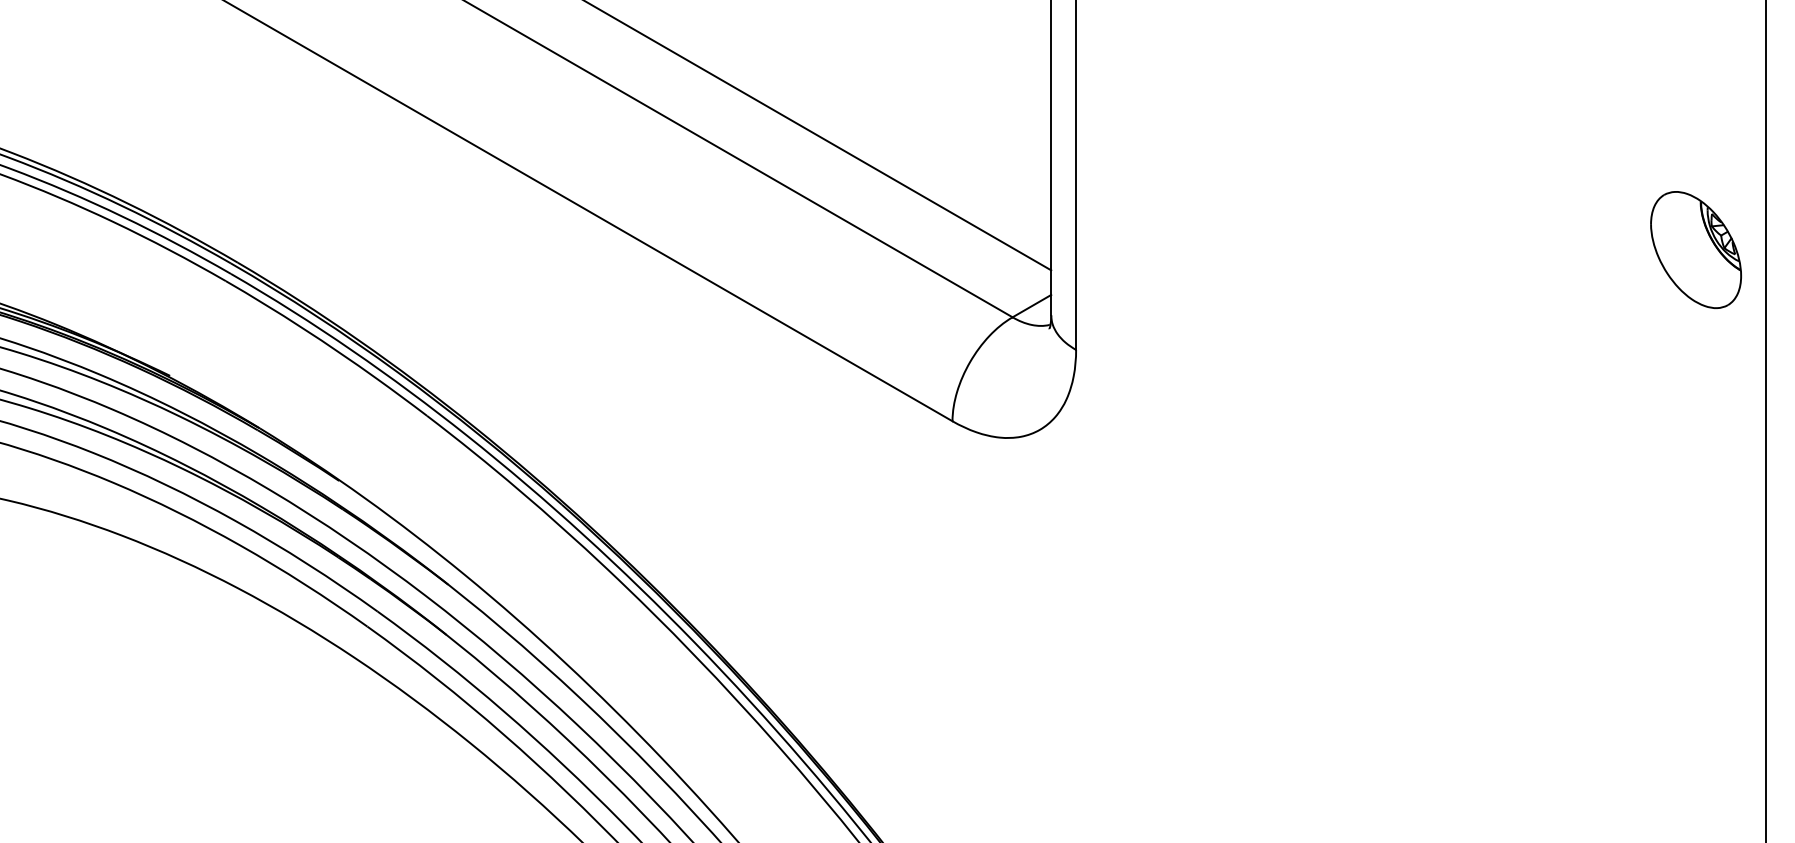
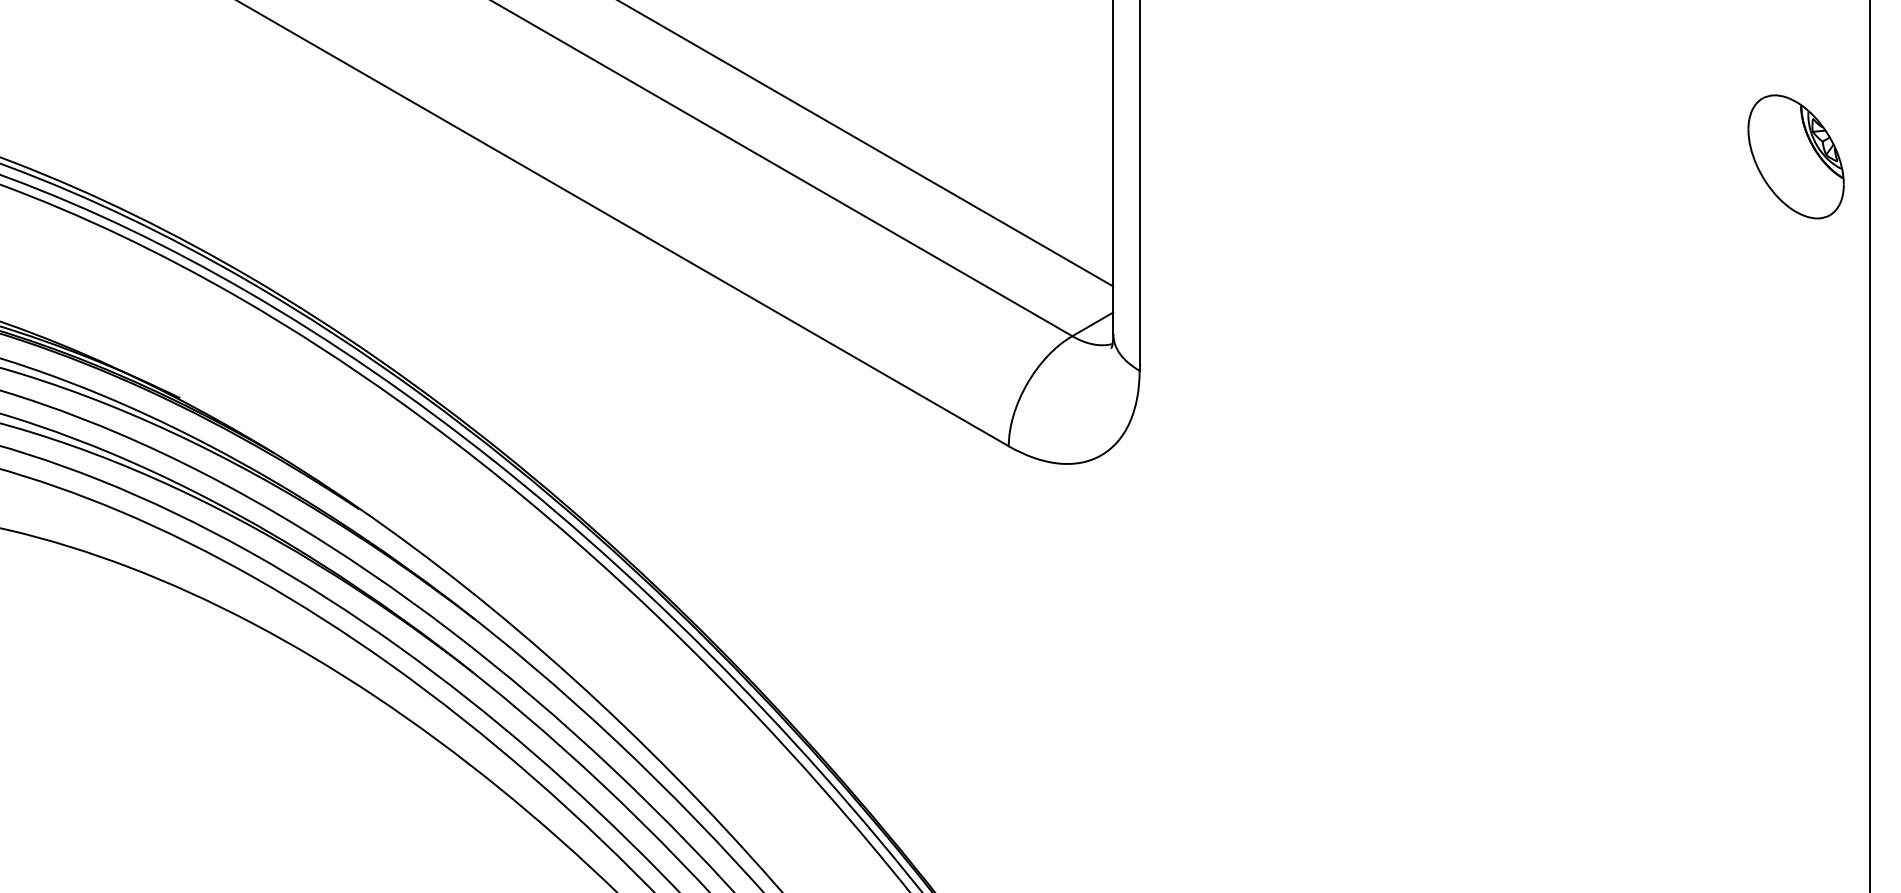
part: (1695, 249) -> (1795, 156), moved

